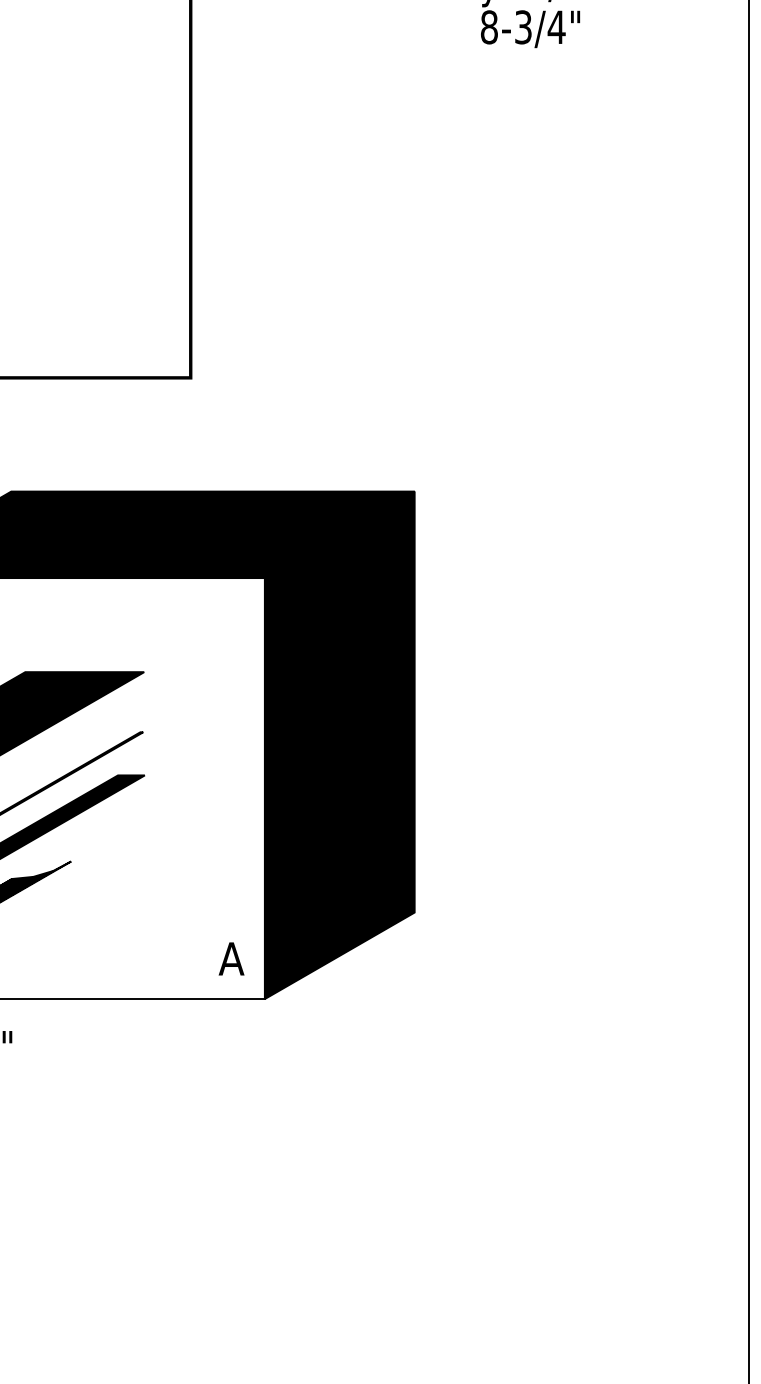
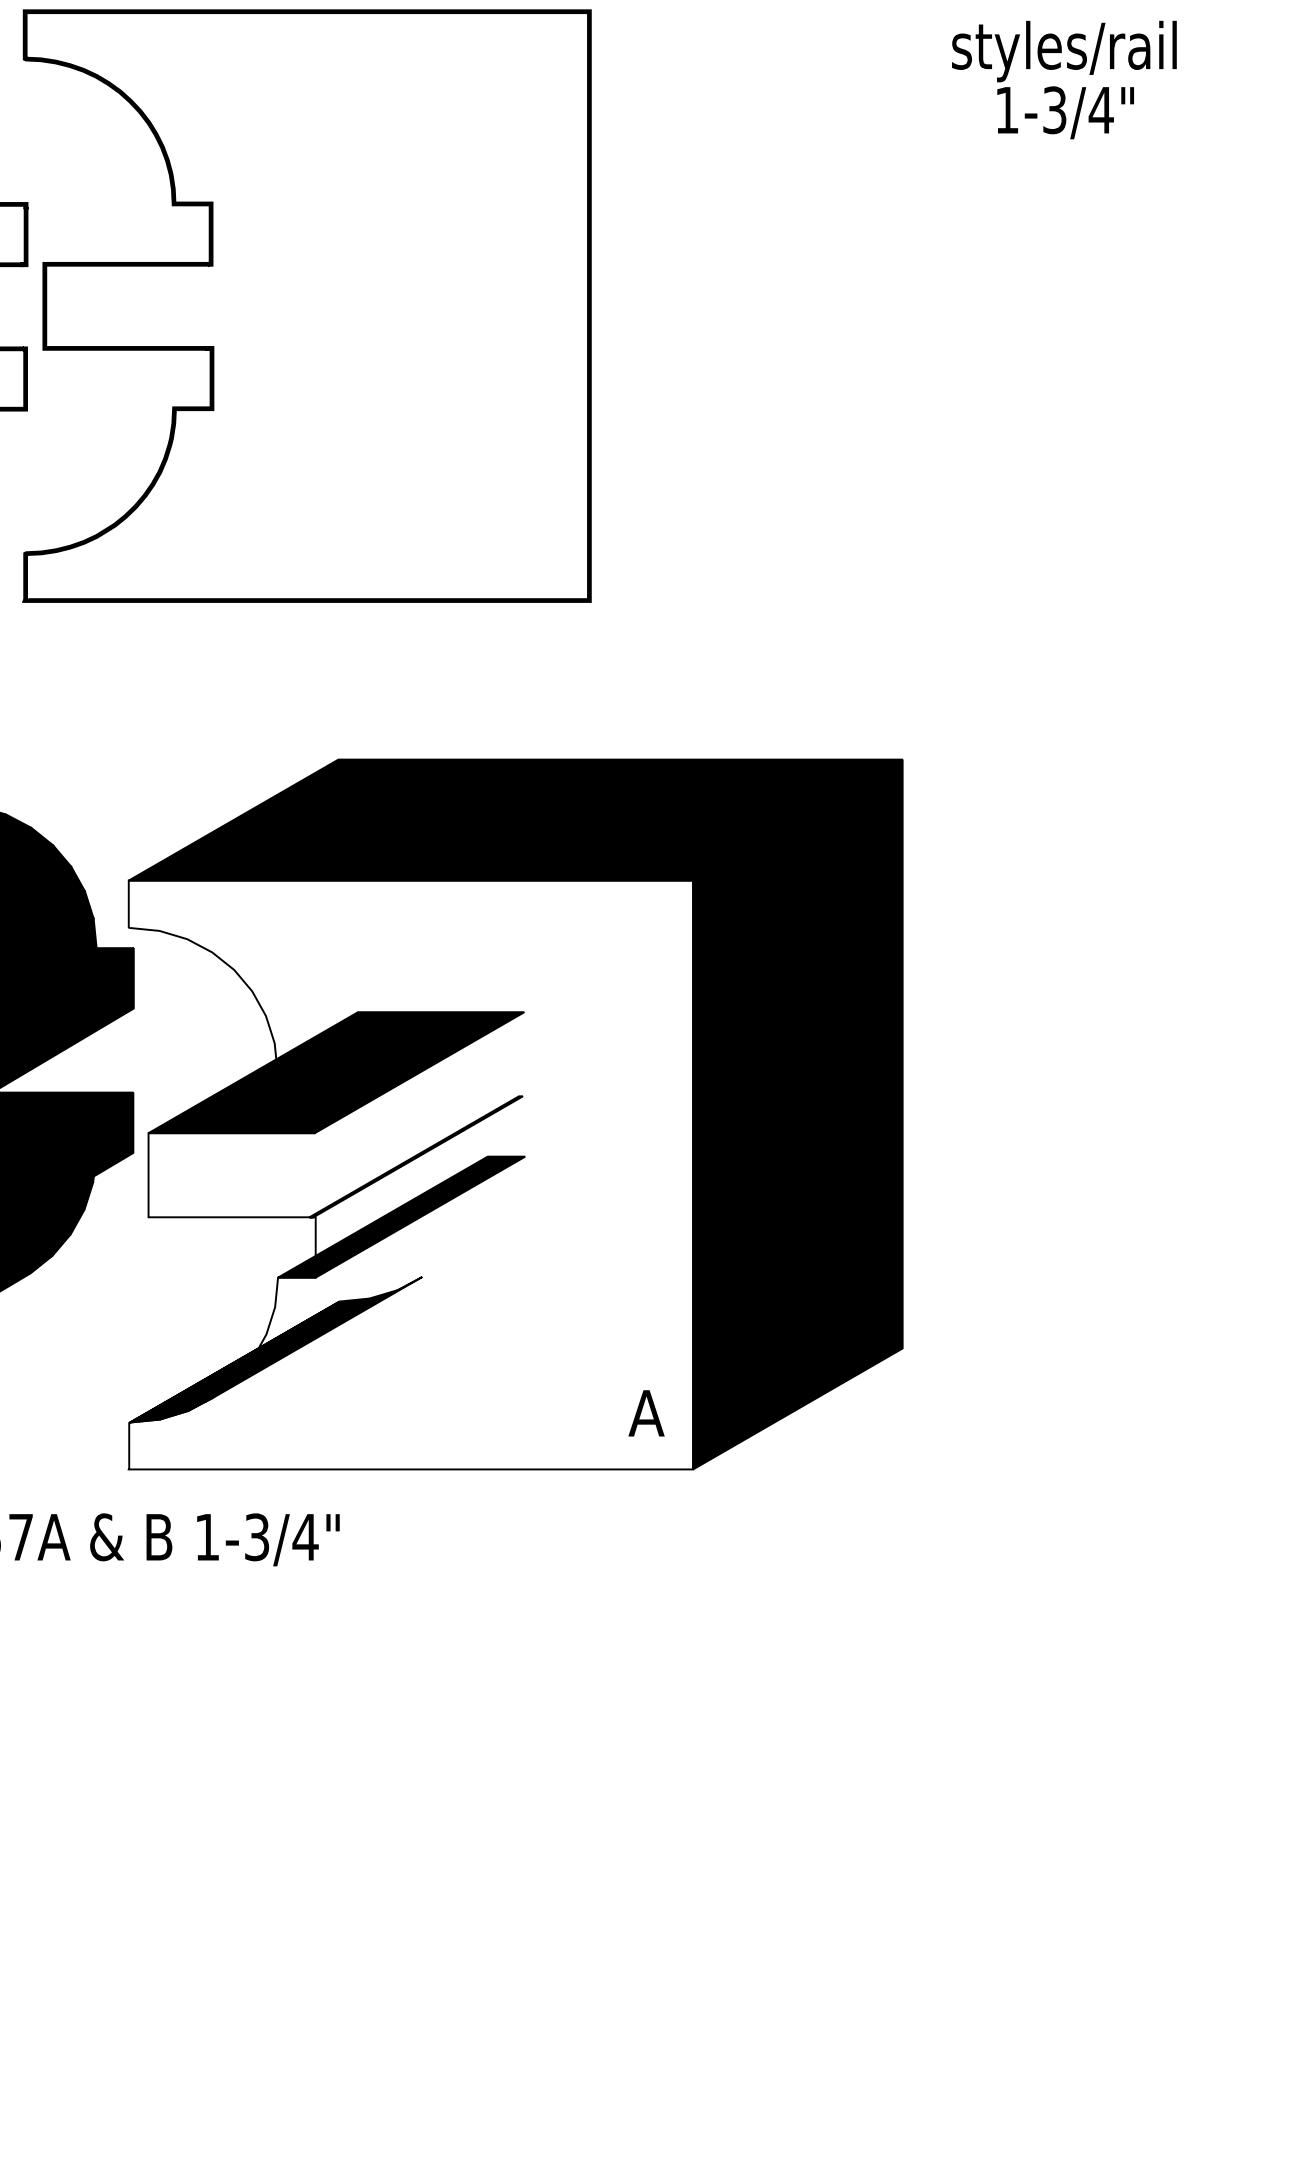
text: (489, 27) -> (1007, 110), 8-3/4" -> 1-3/4"

